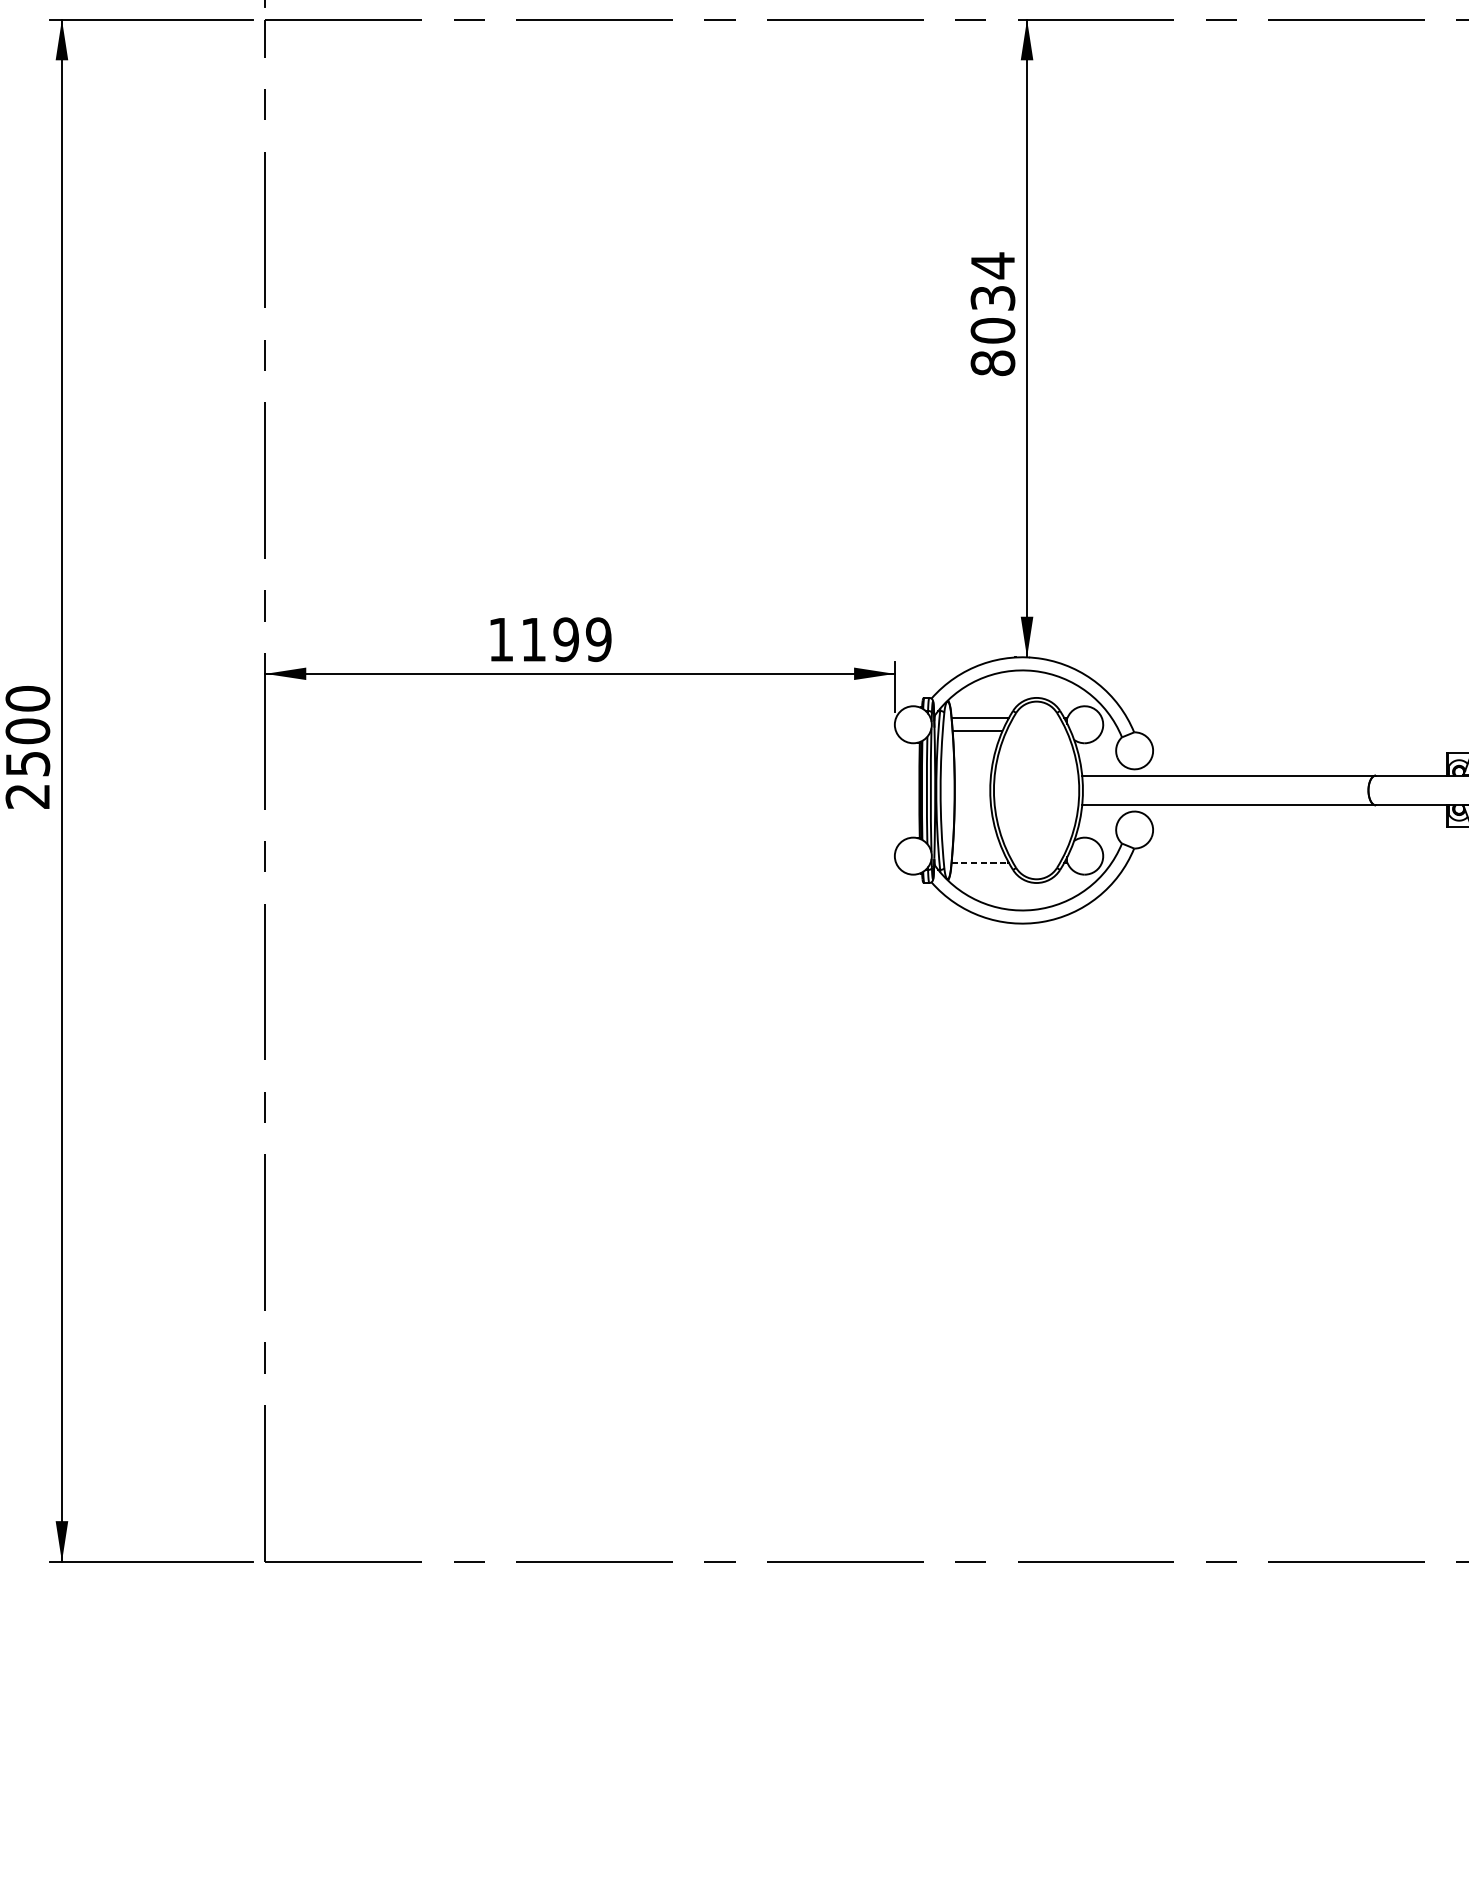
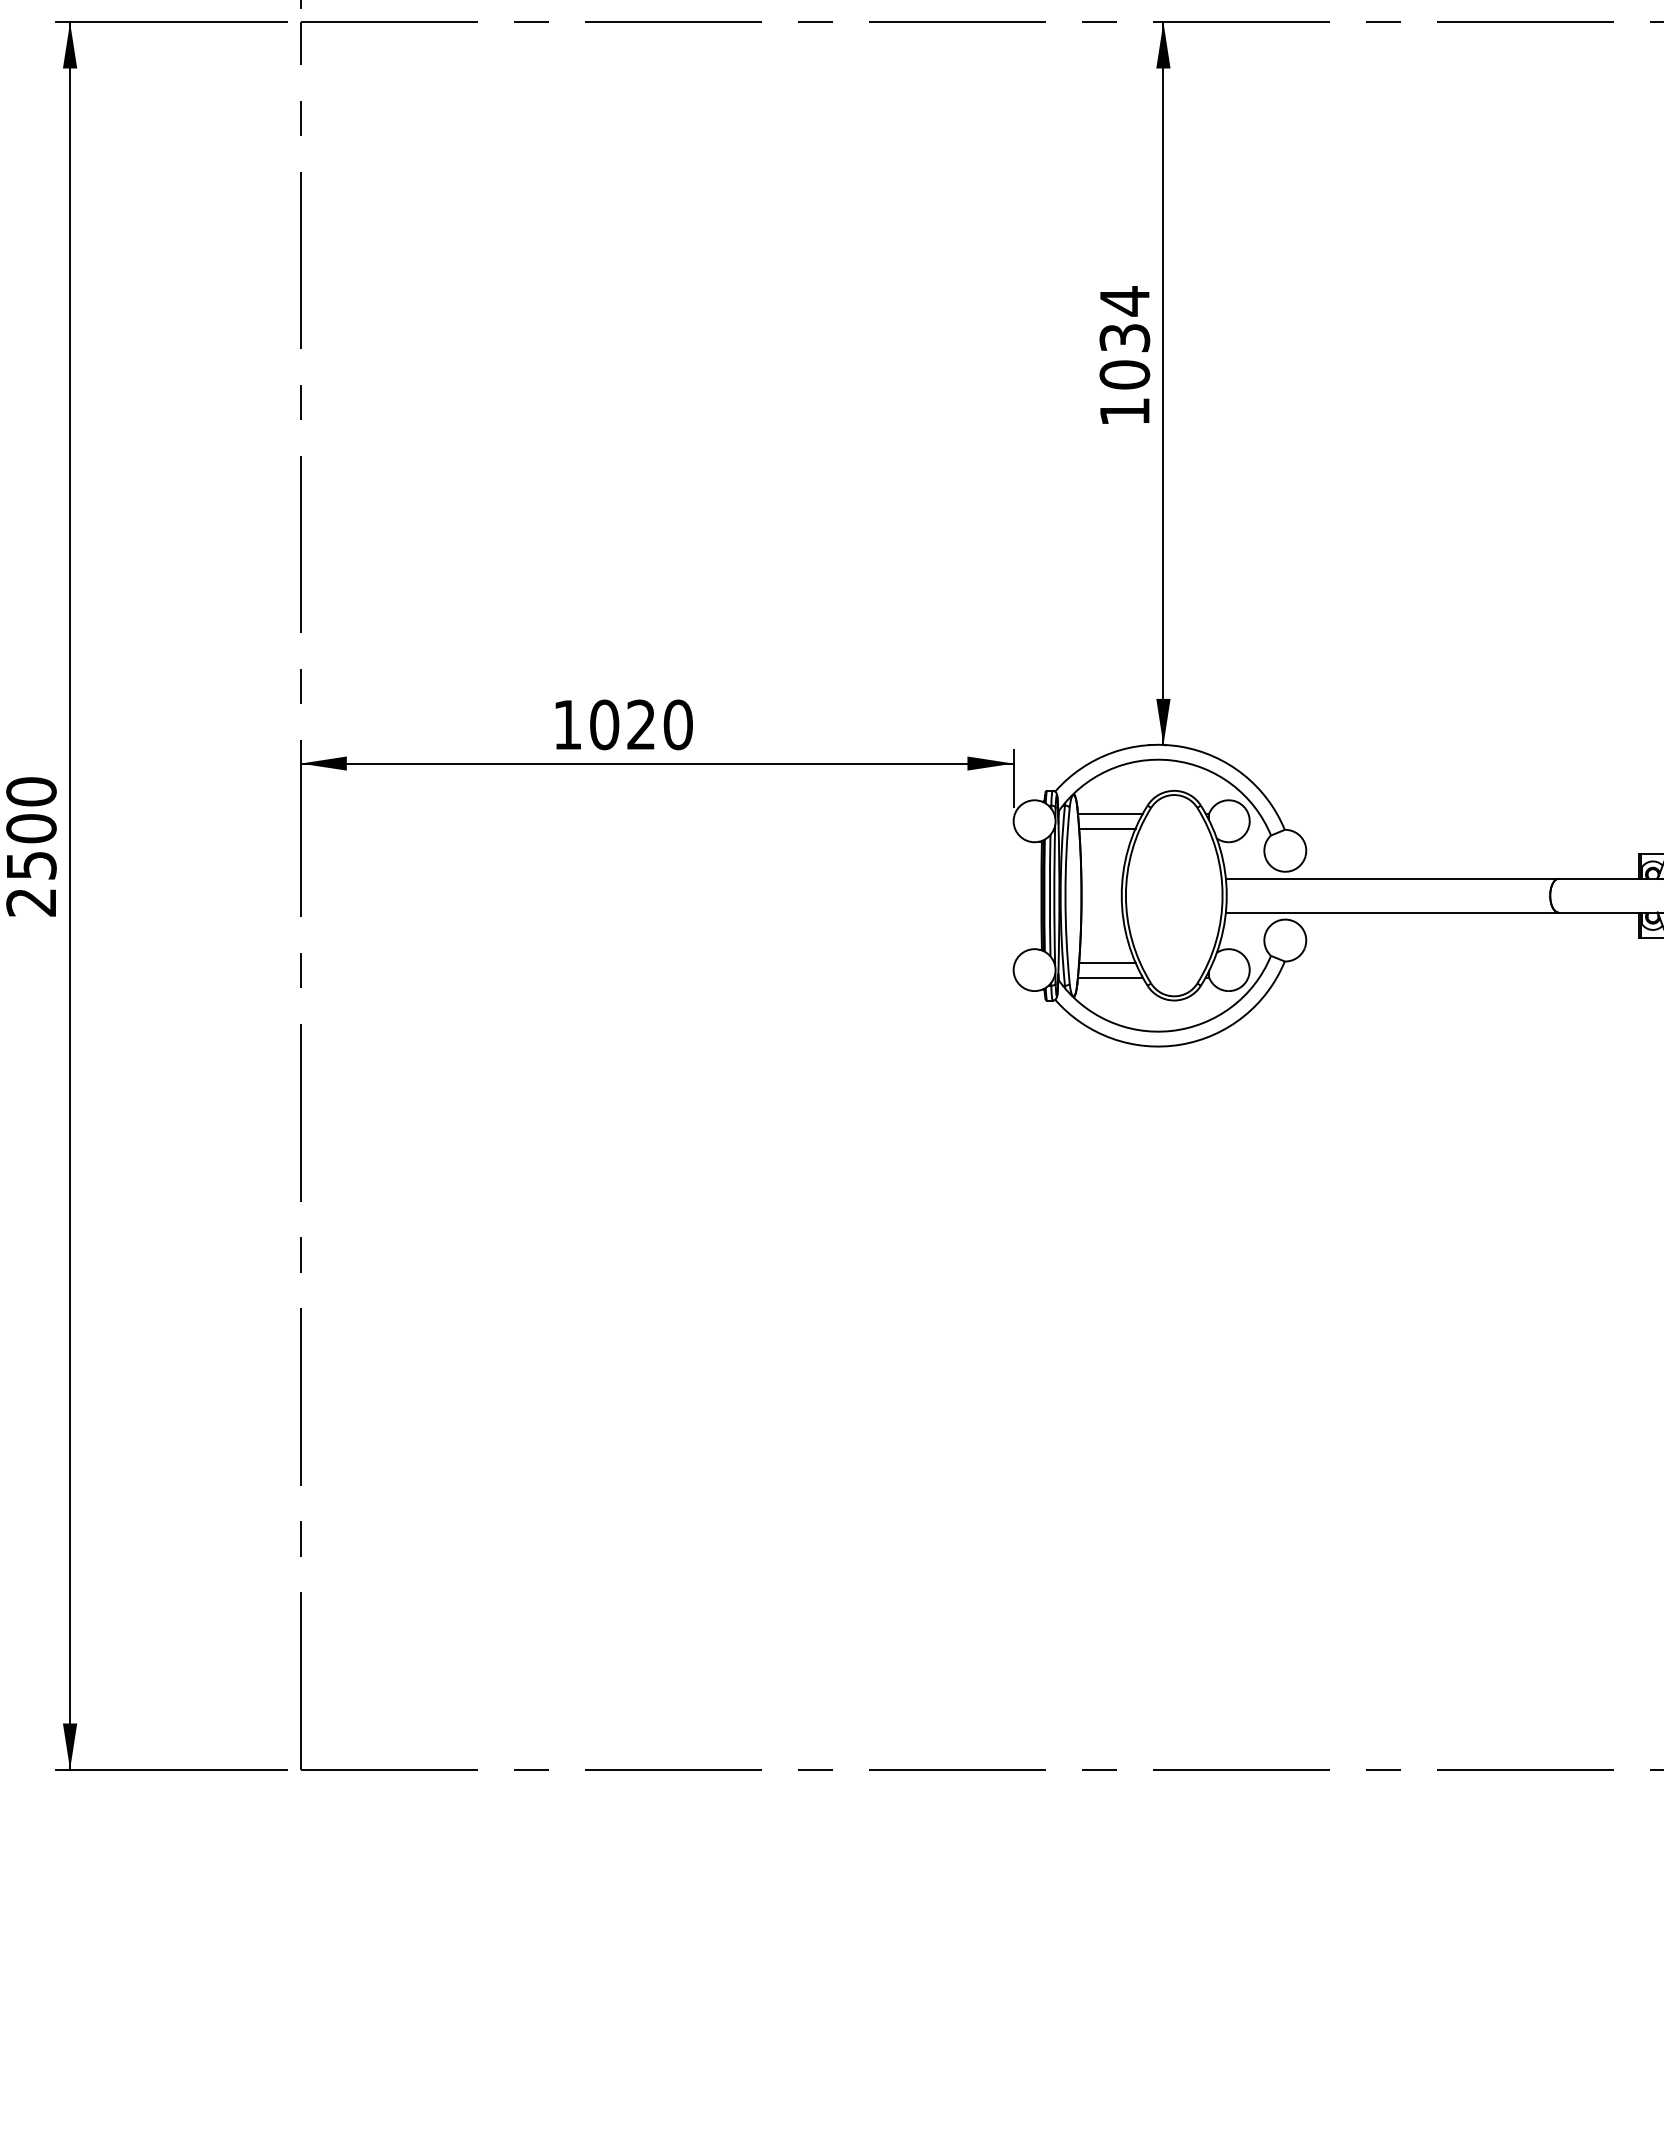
text: (992, 363) -> (1124, 411), 8034 -> 1034
text: (566, 639) -> (641, 724), 1199 -> 1020
line: (977, 849) -> (1107, 962), added
line: (980, 862) -> (1110, 977), dashed -> solid

